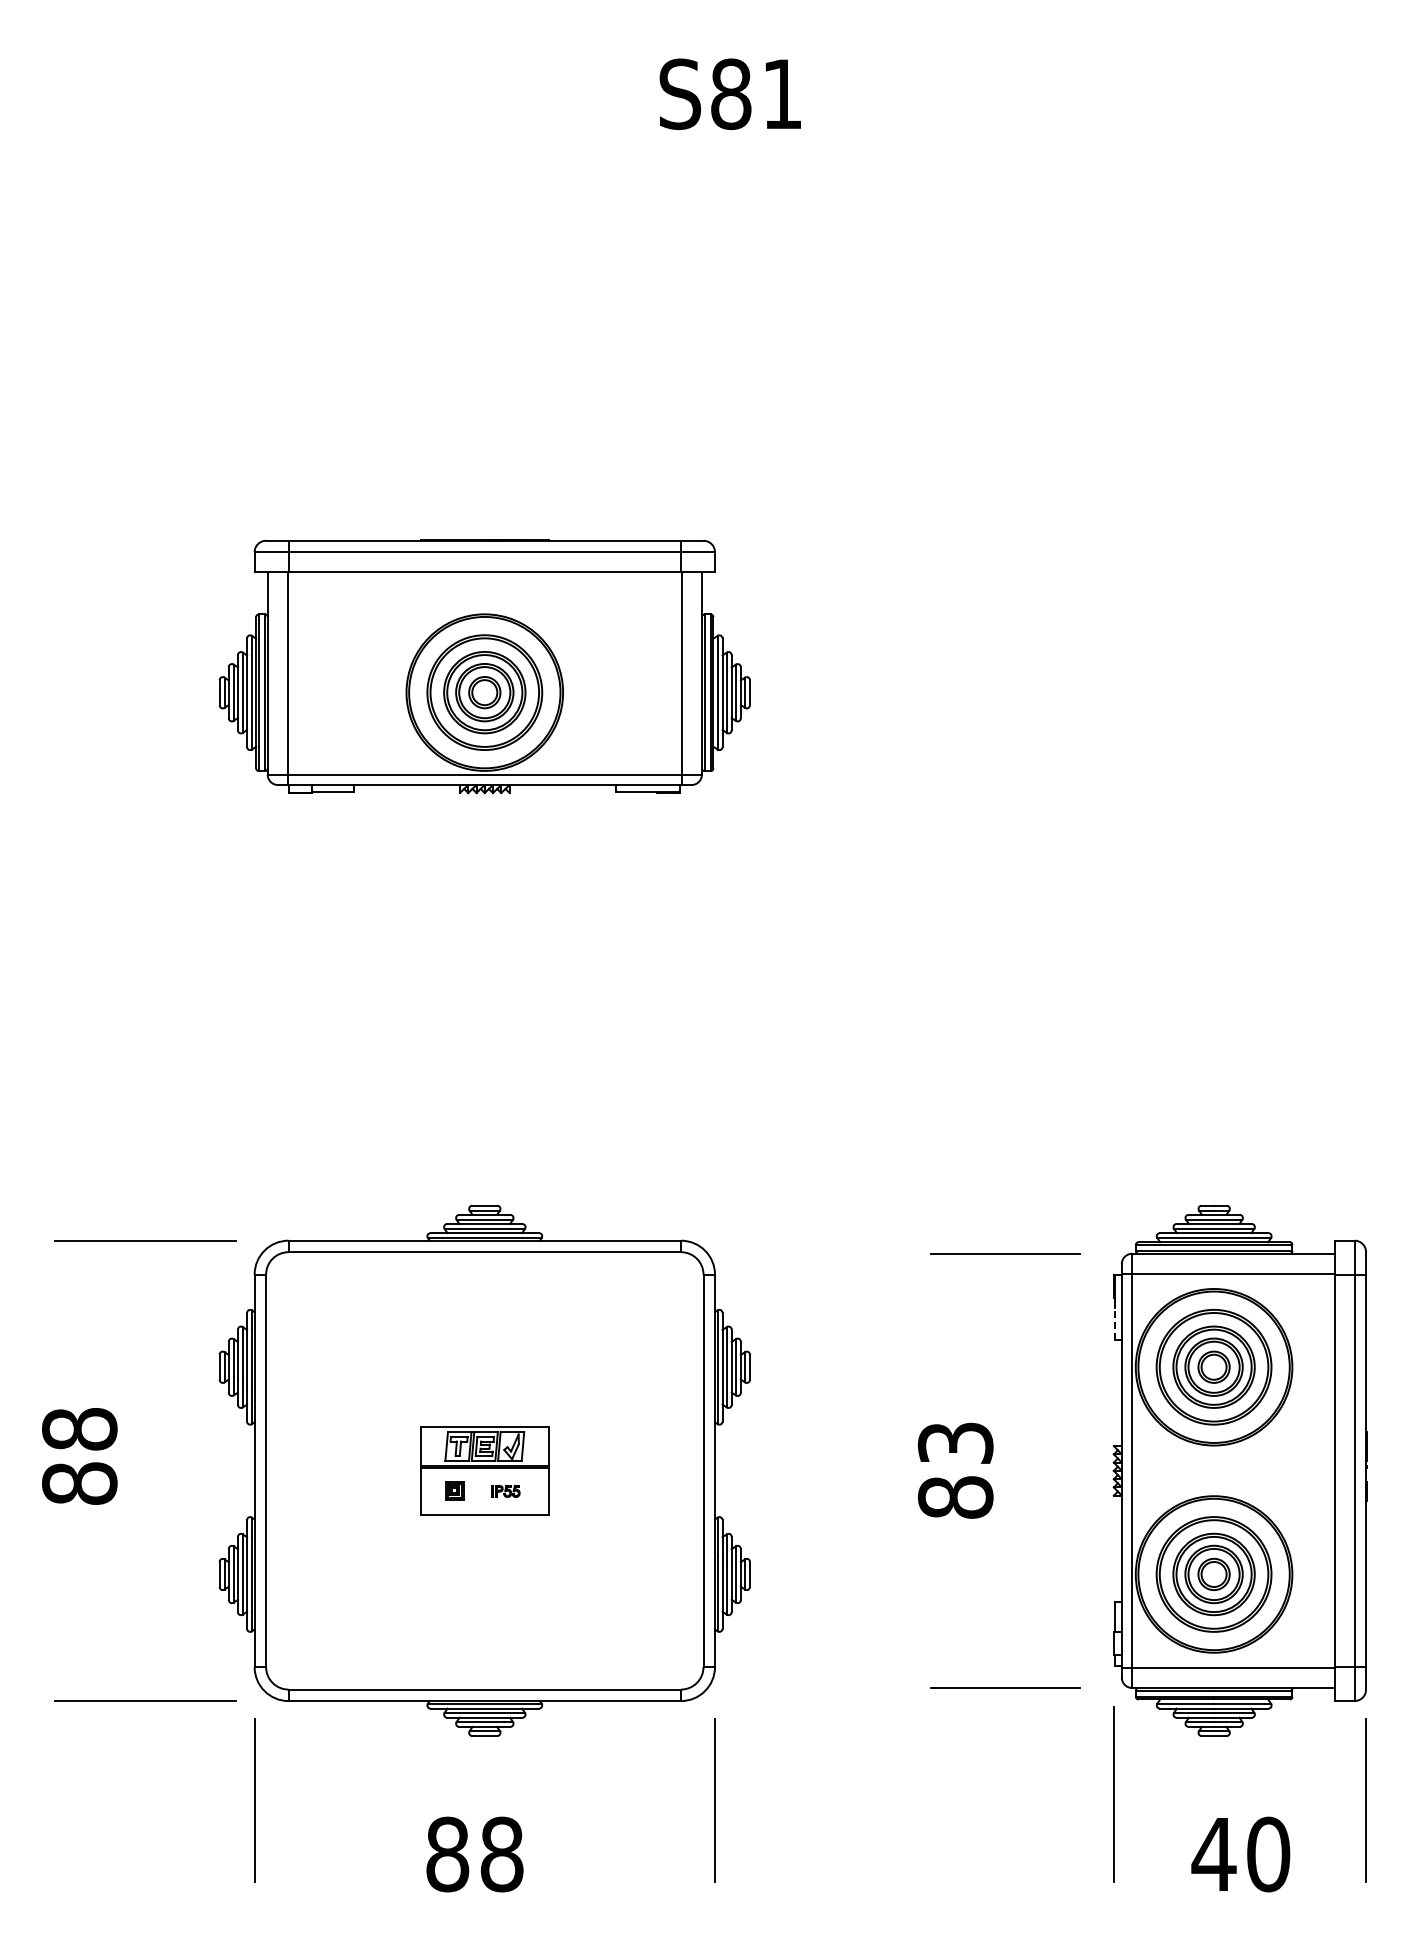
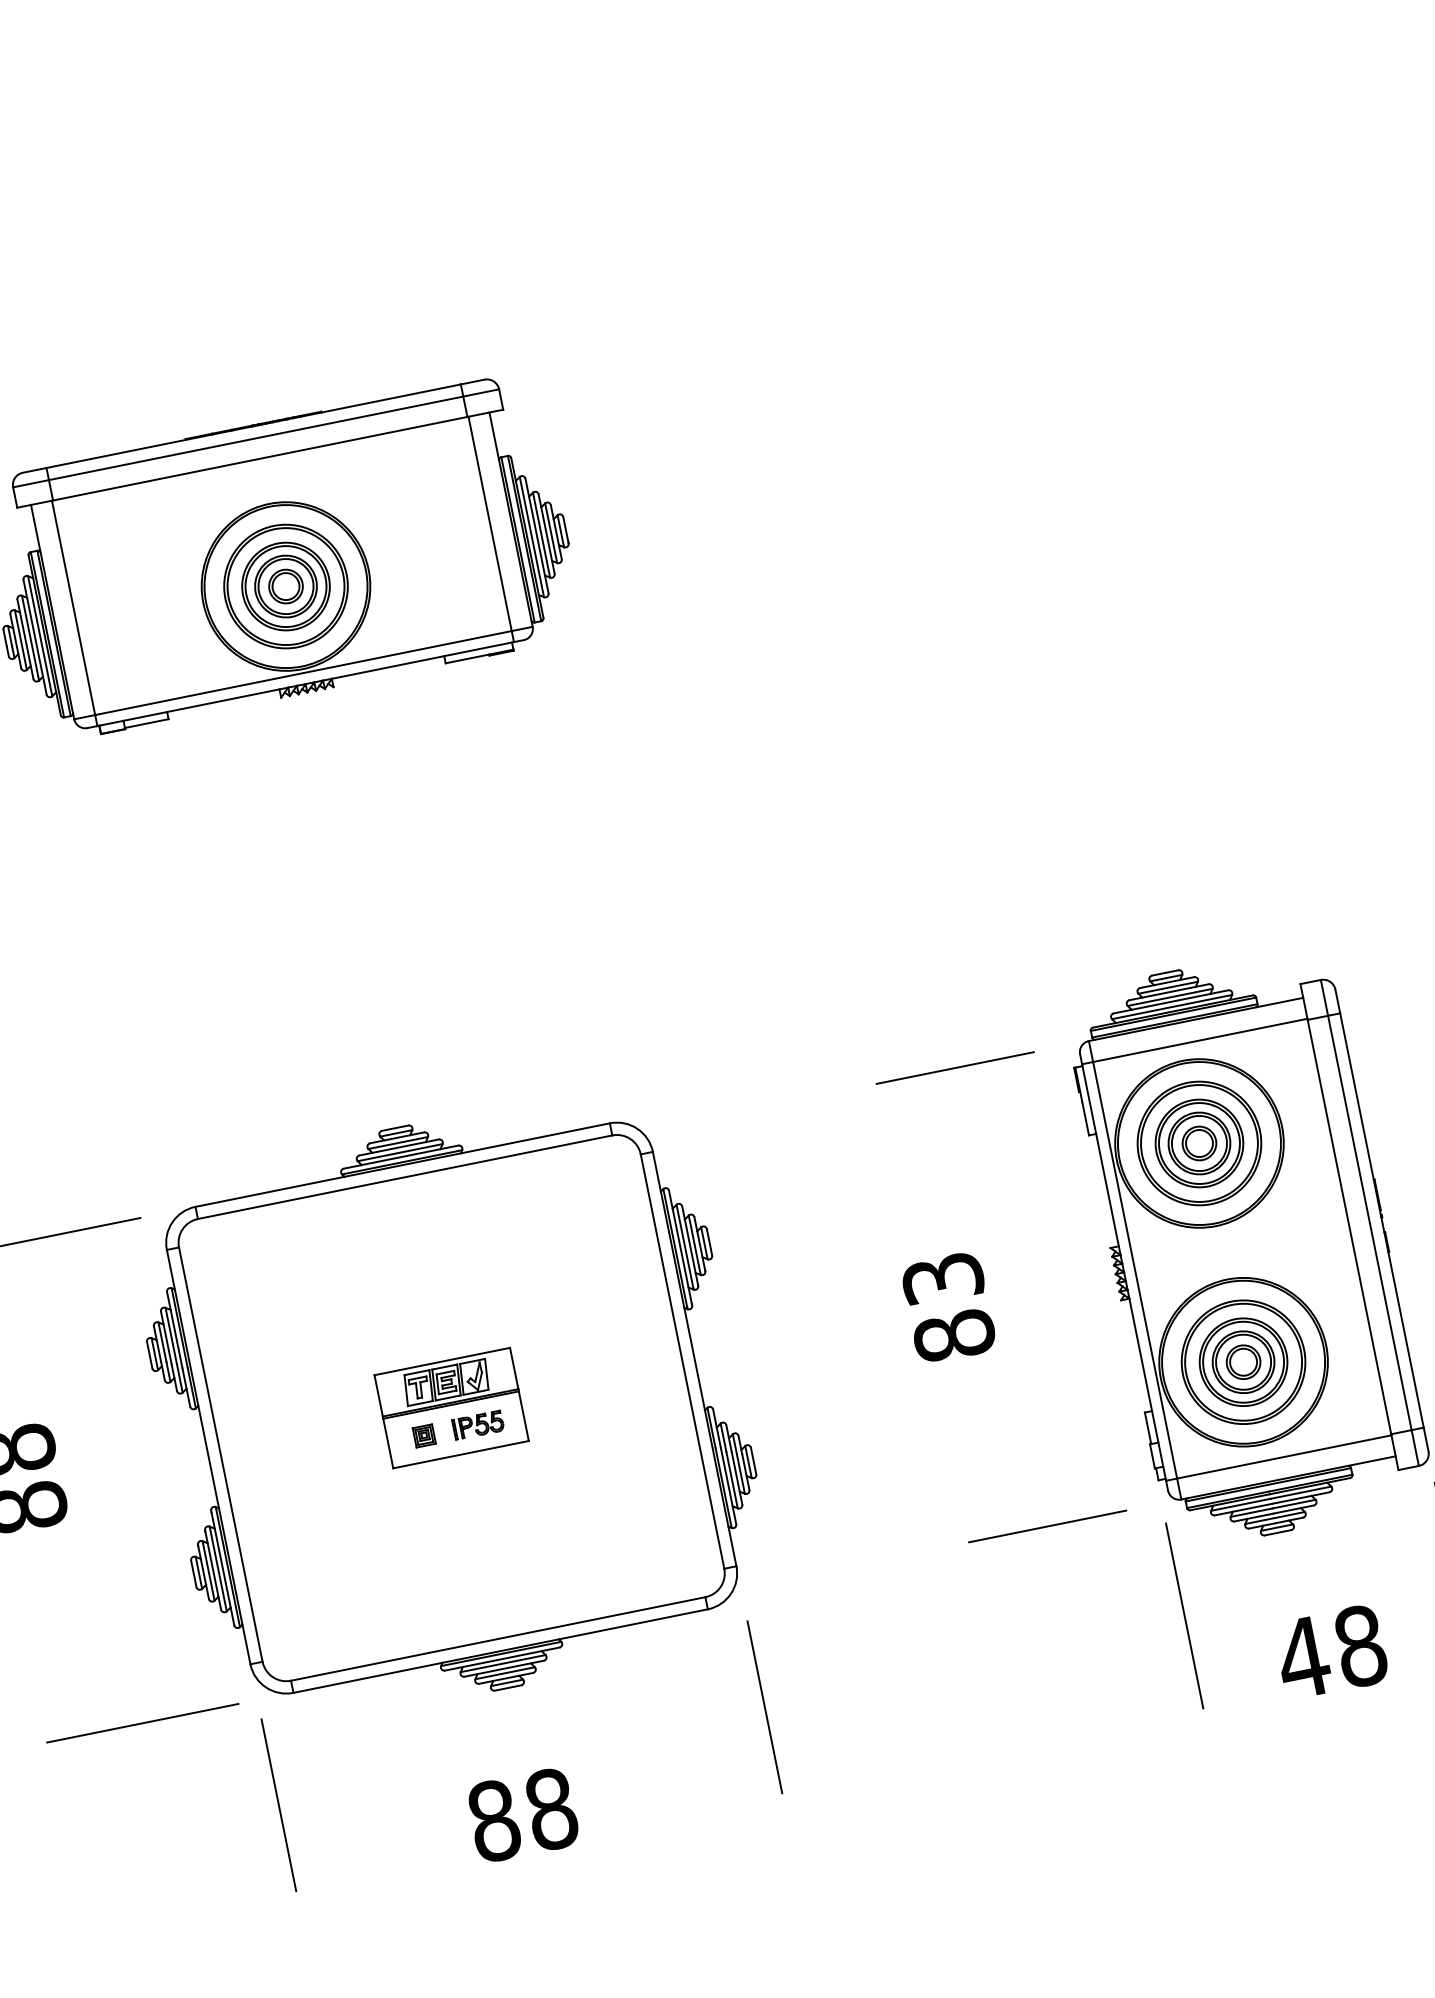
line: (1115, 1323) -> (1086, 1118), dashed -> solid
part: (505, 1491) -> (477, 1425), size x1.67
text: (1268, 1854) -> (1360, 1646), 40 -> 48

